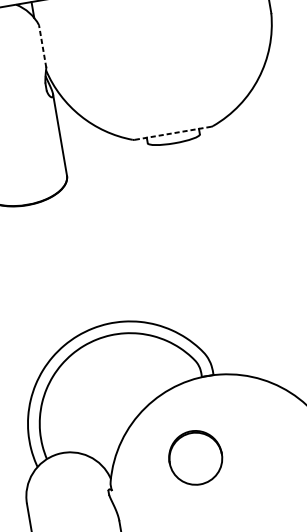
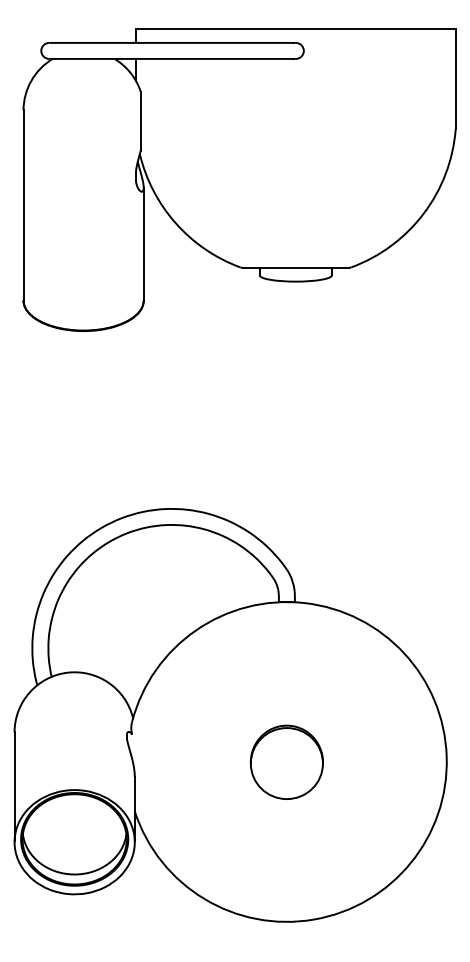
line: (42, 45) -> (140, 120), dashed -> solid
line: (172, 133) -> (295, 267), dashed -> solid
part: (195, 457) -> (286, 761), moved

